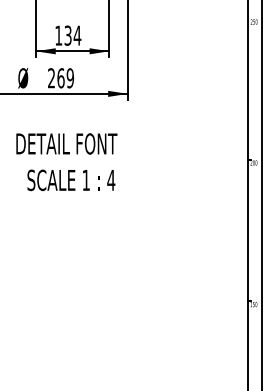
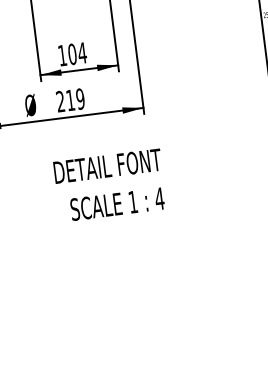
text: (67, 35) -> (71, 54), 134 -> 104
text: (60, 78) -> (70, 100), 269 -> 219
text: (66, 162) -> (109, 185), moved

